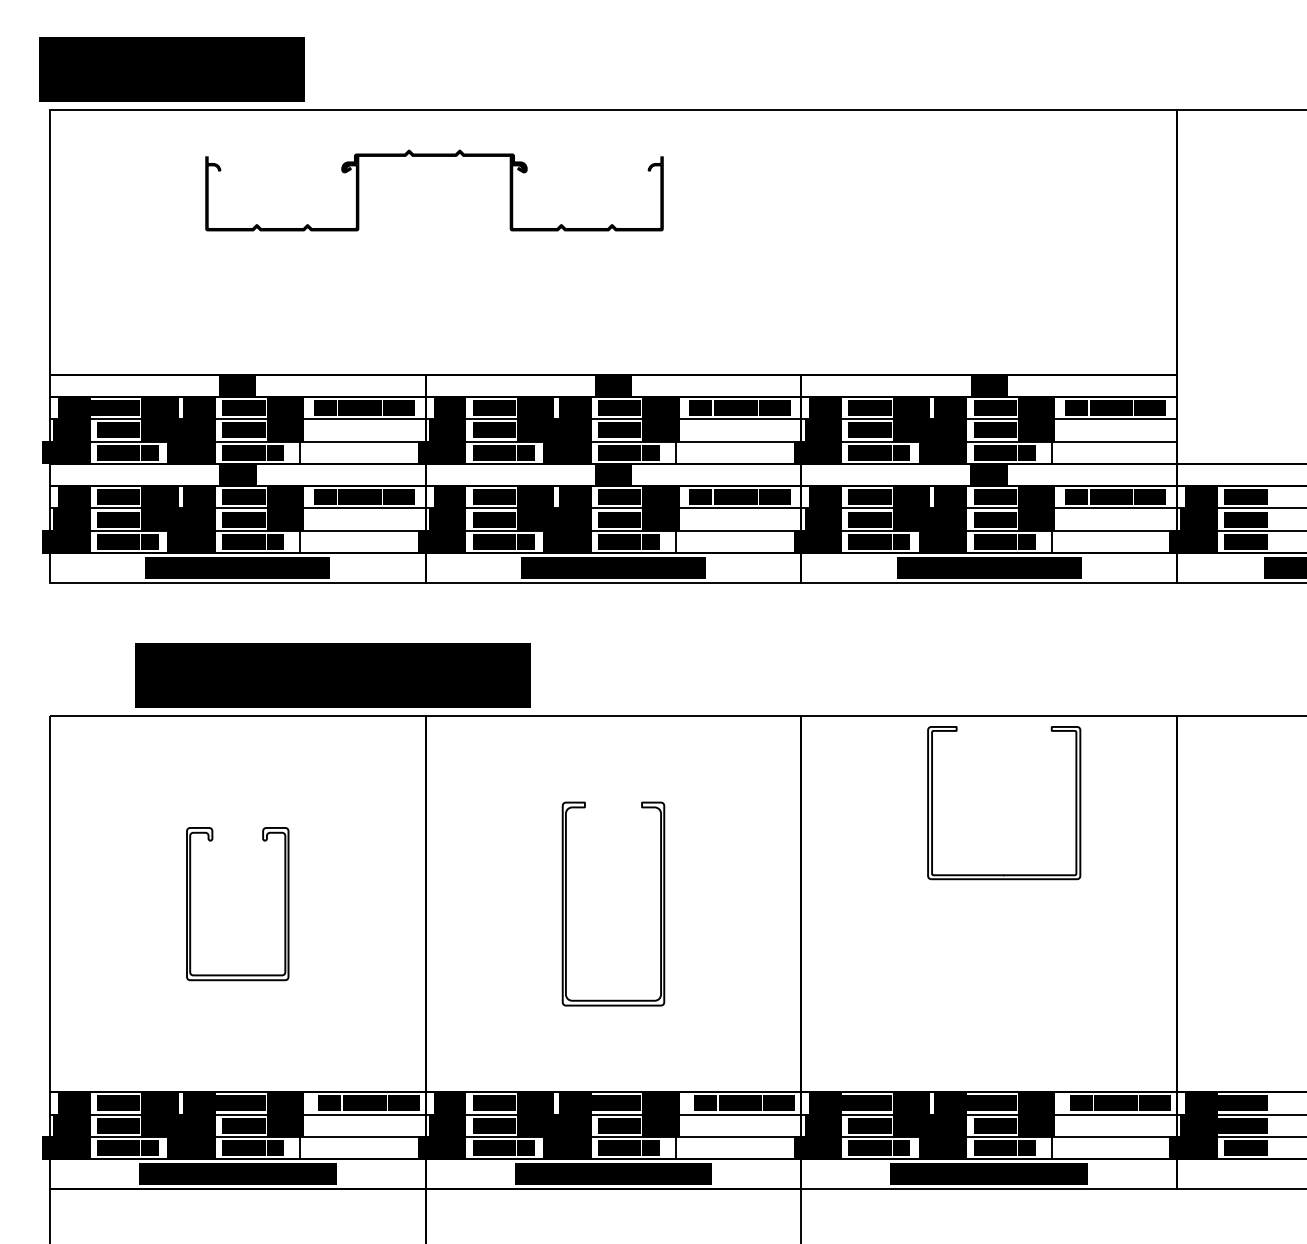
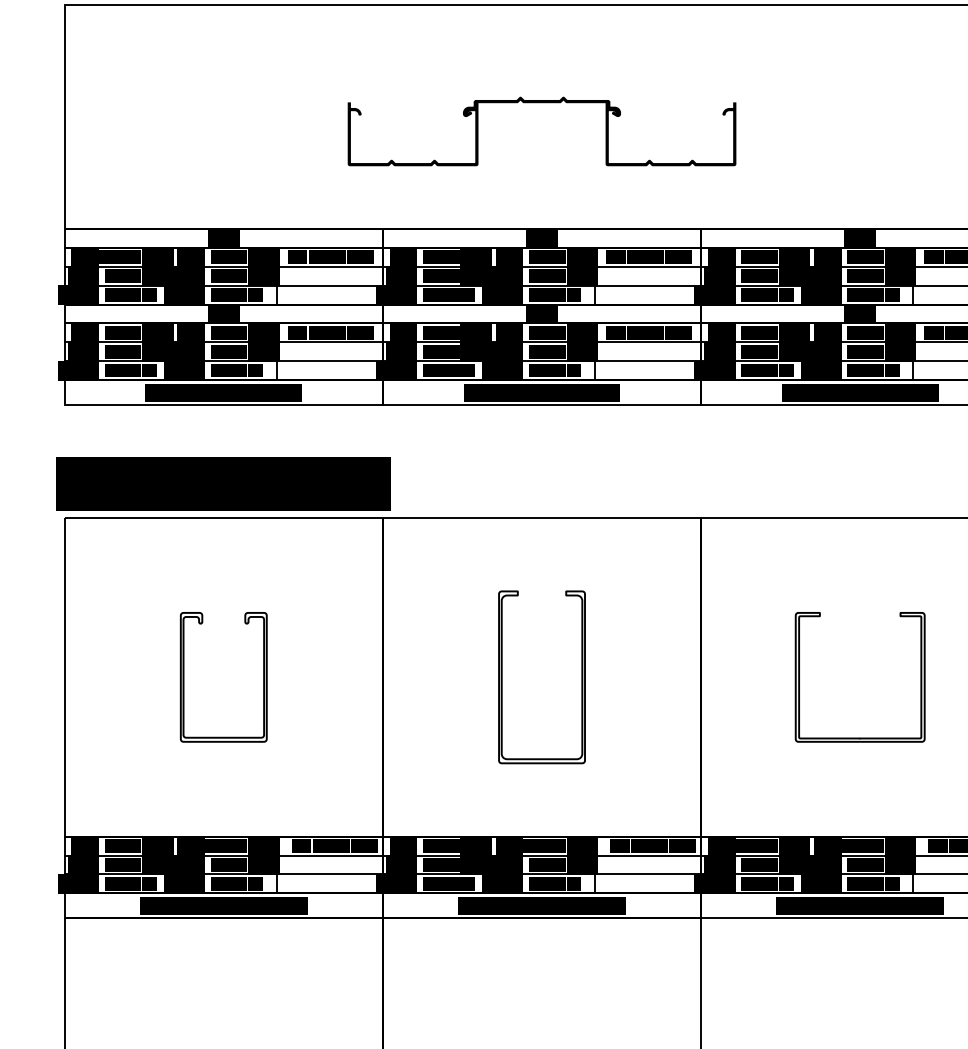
part: (434, 156) -> (542, 102), moved
text: (332, 675) -> (222, 483), moved
part: (1075, 803) -> (920, 677), moved

